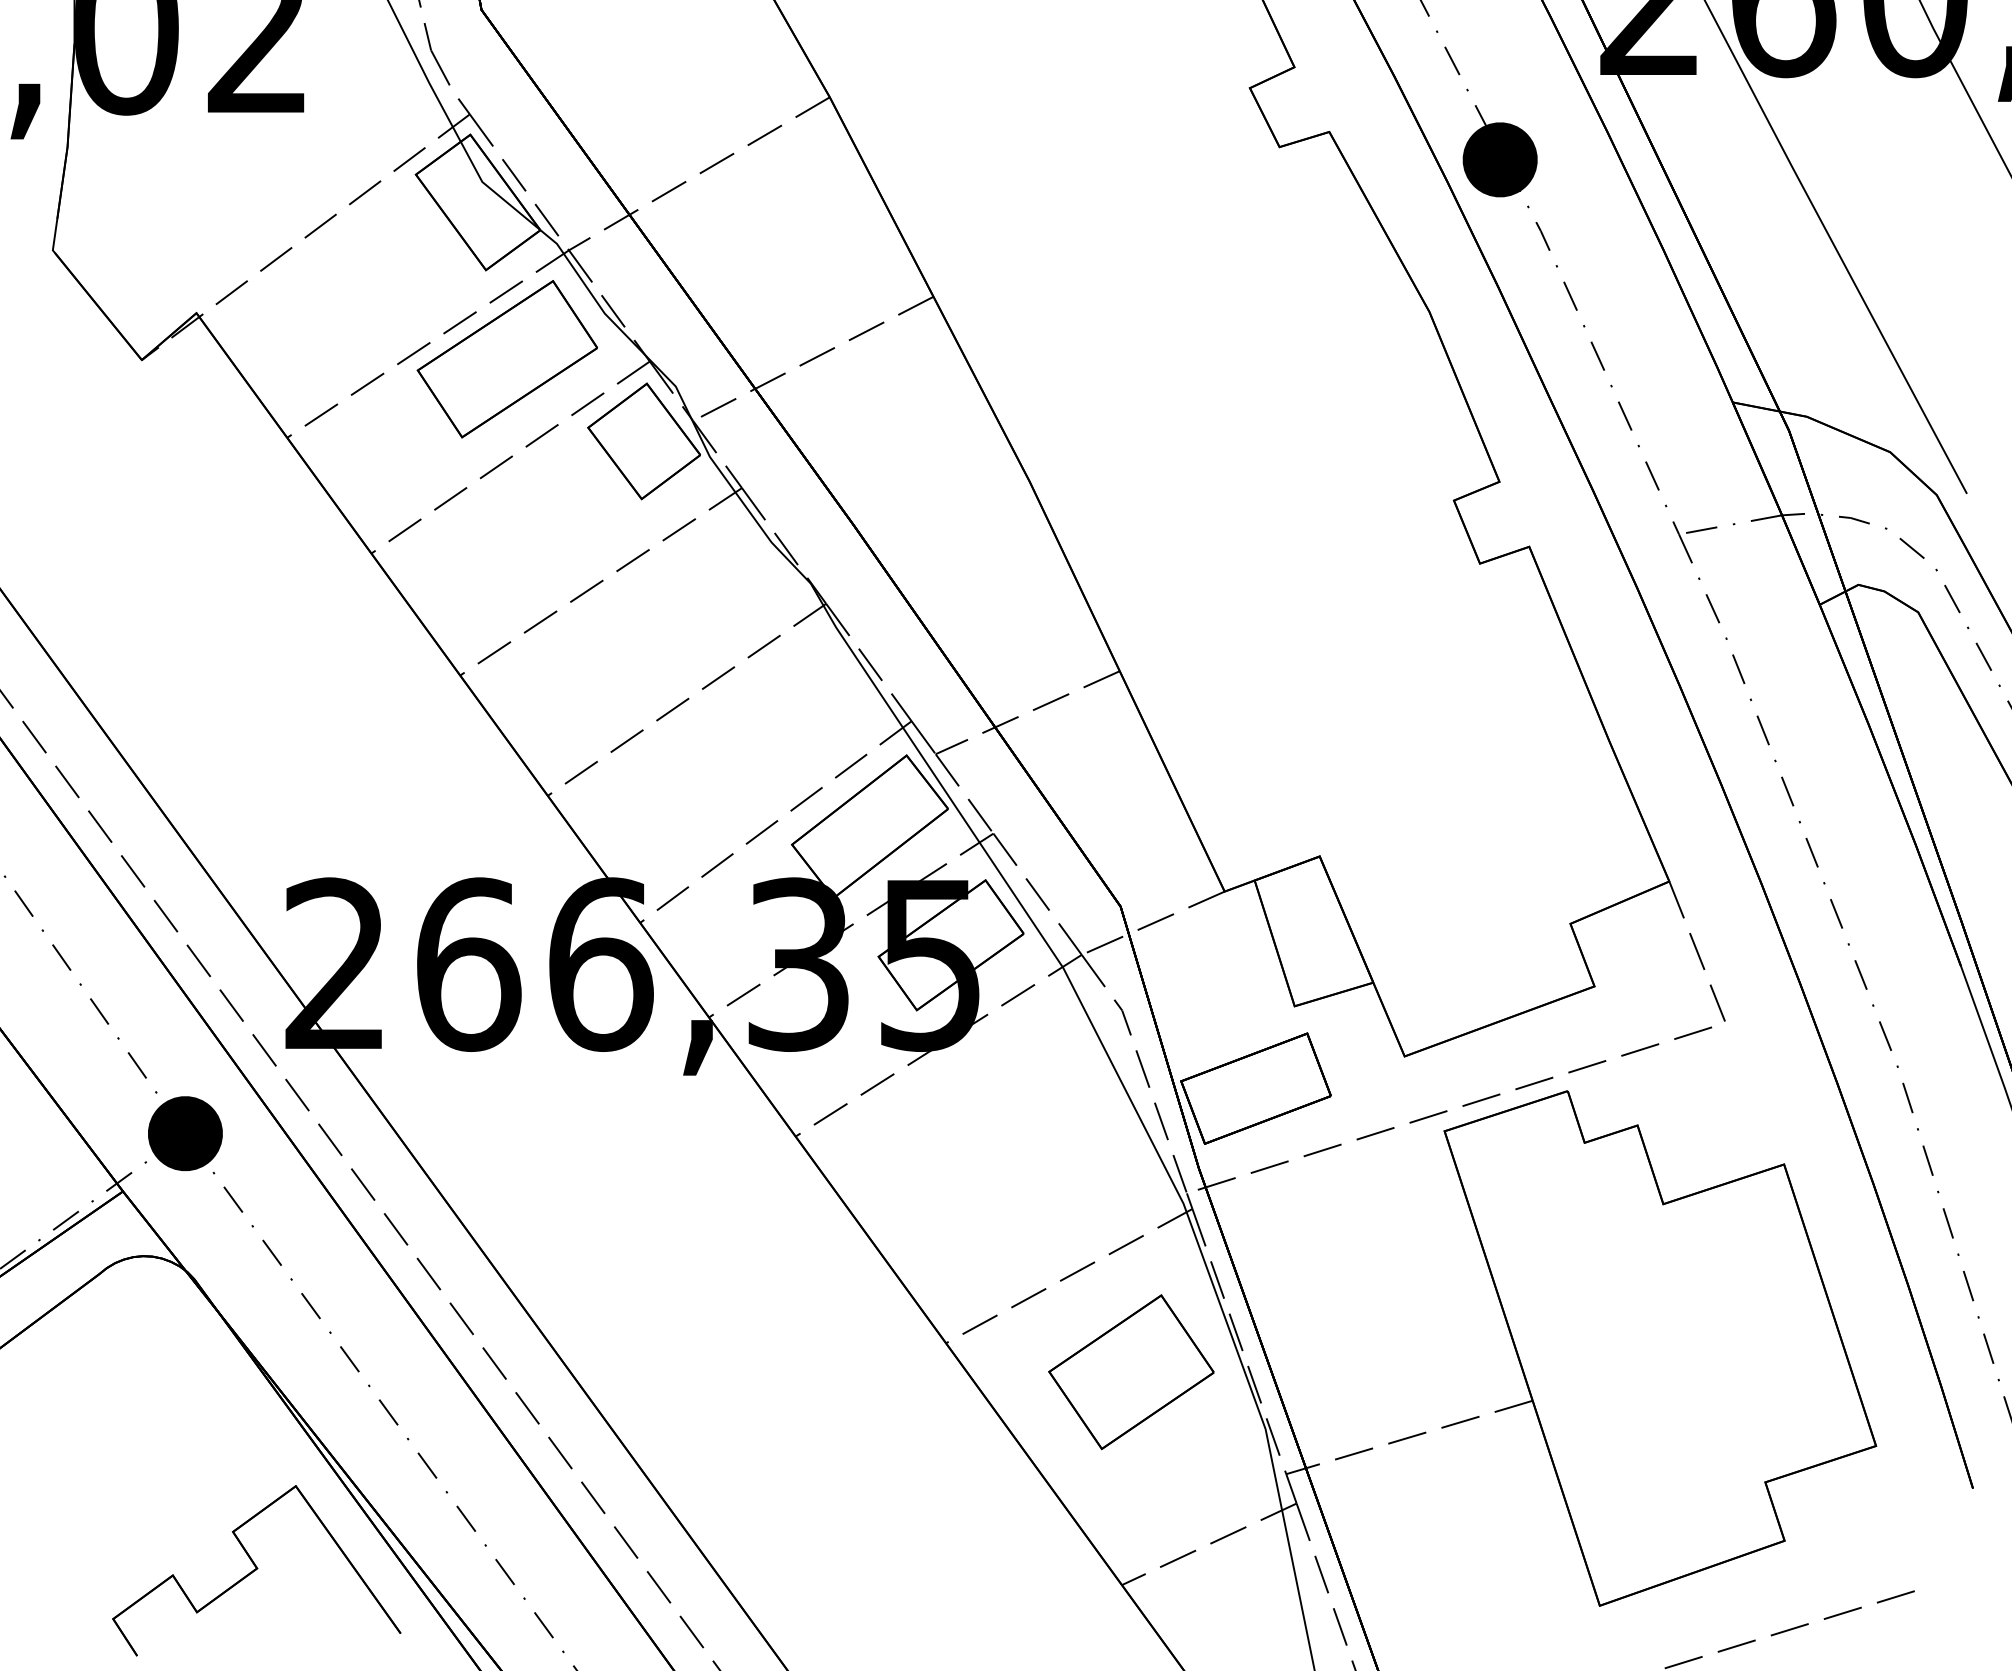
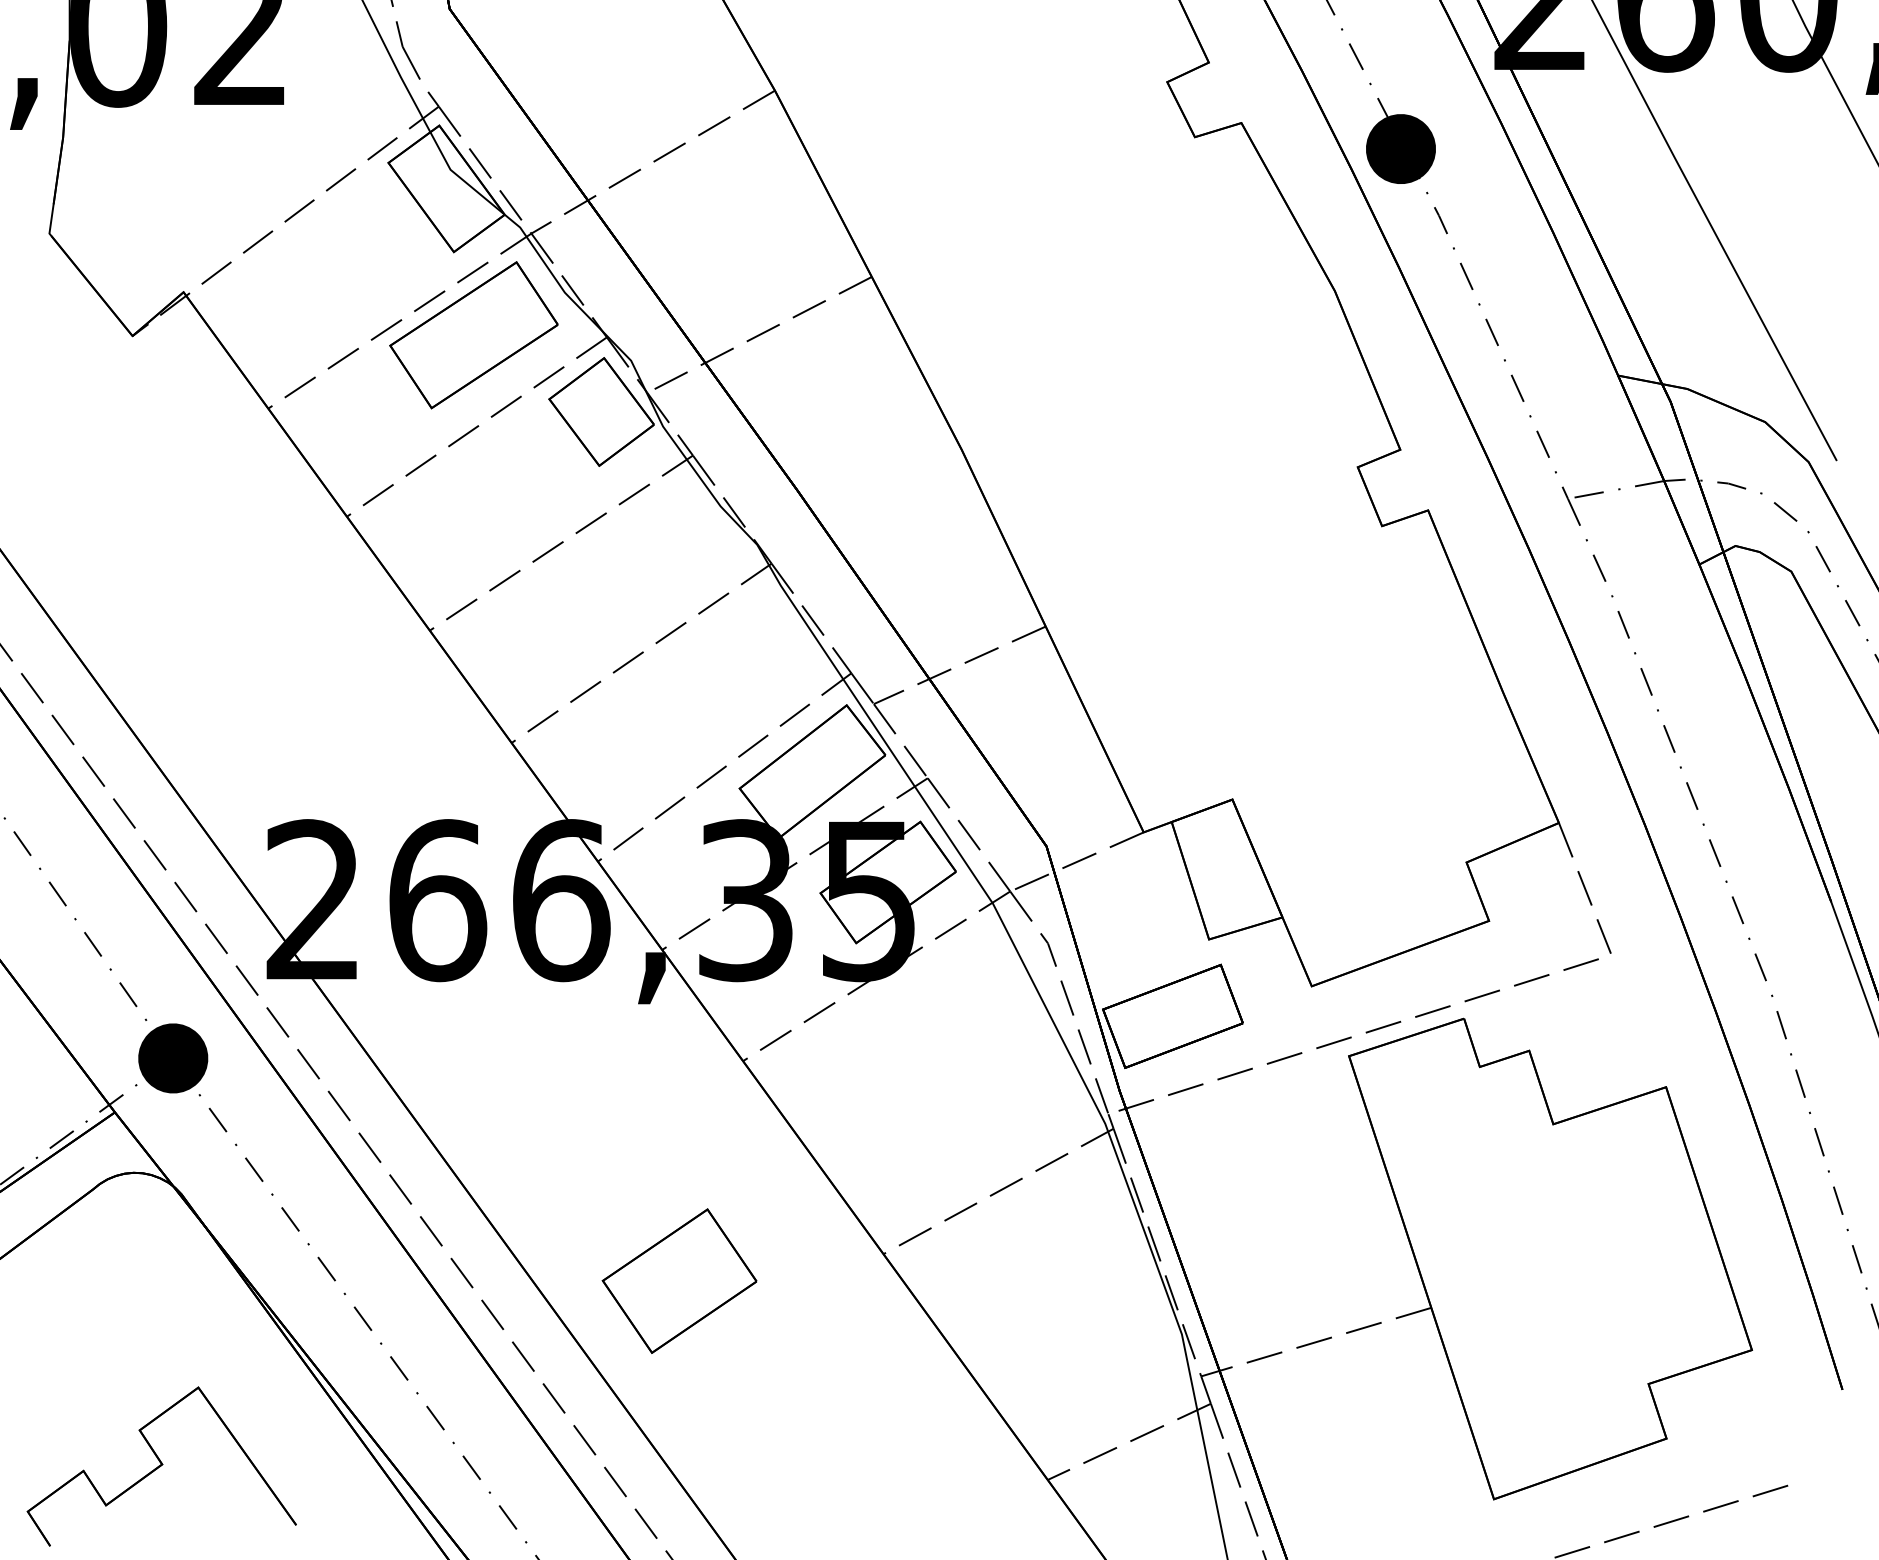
part: (1131, 1371) -> (679, 1280), moved
part: (256, 1570) -> (161, 1466), moved

